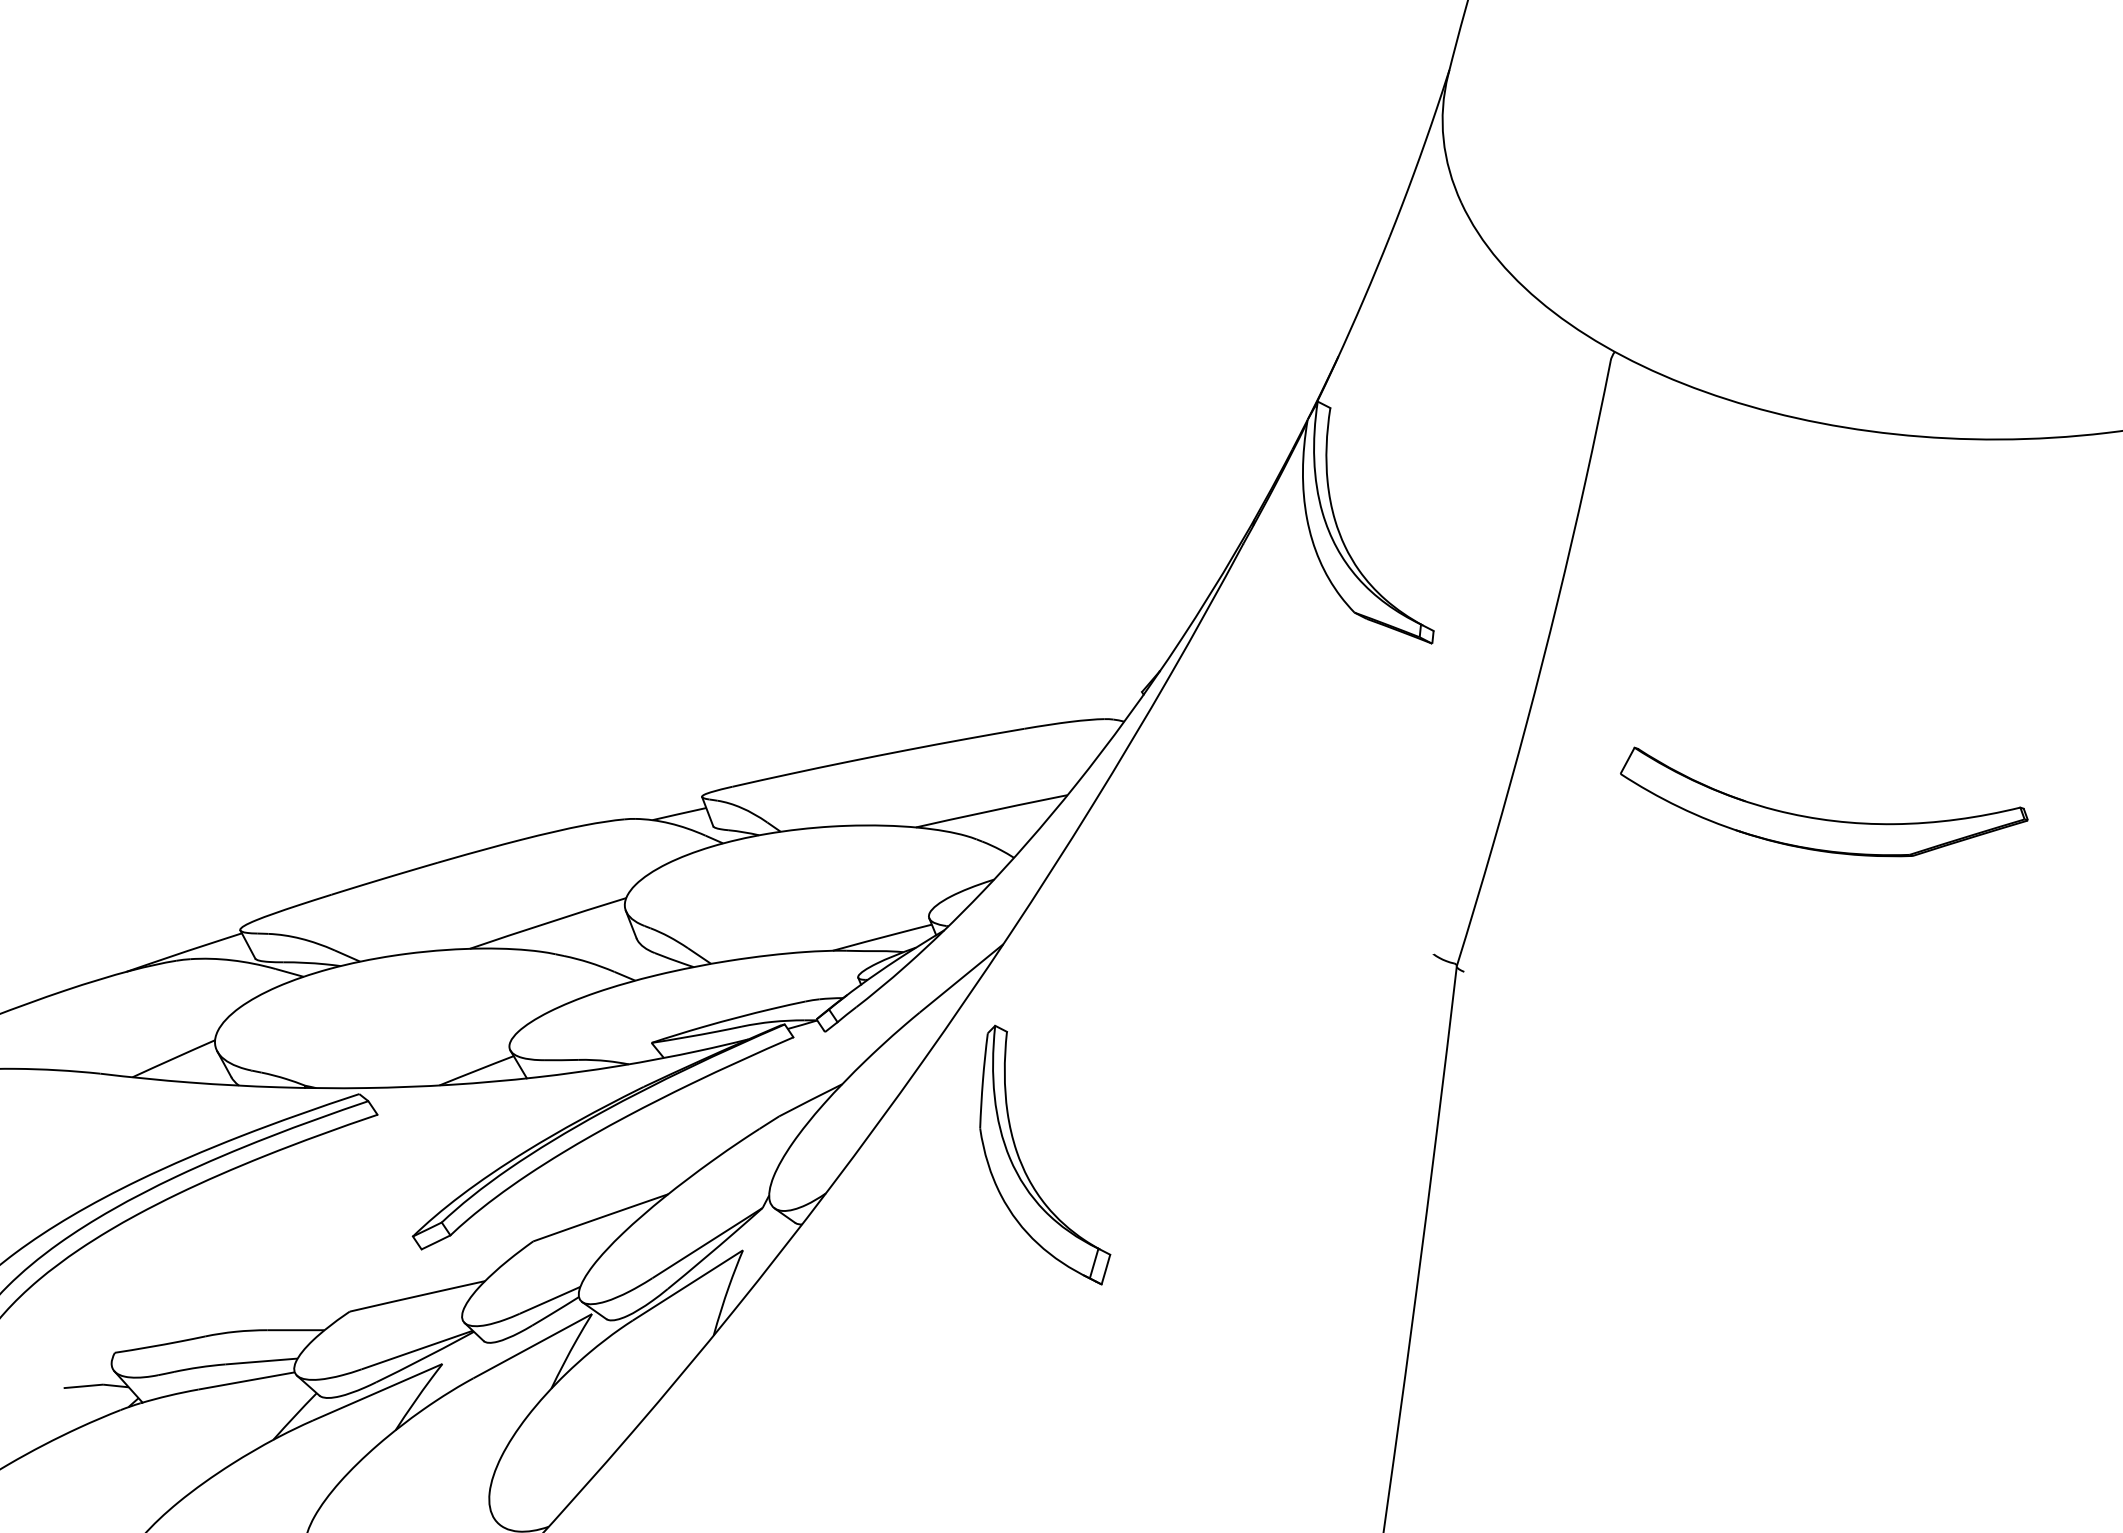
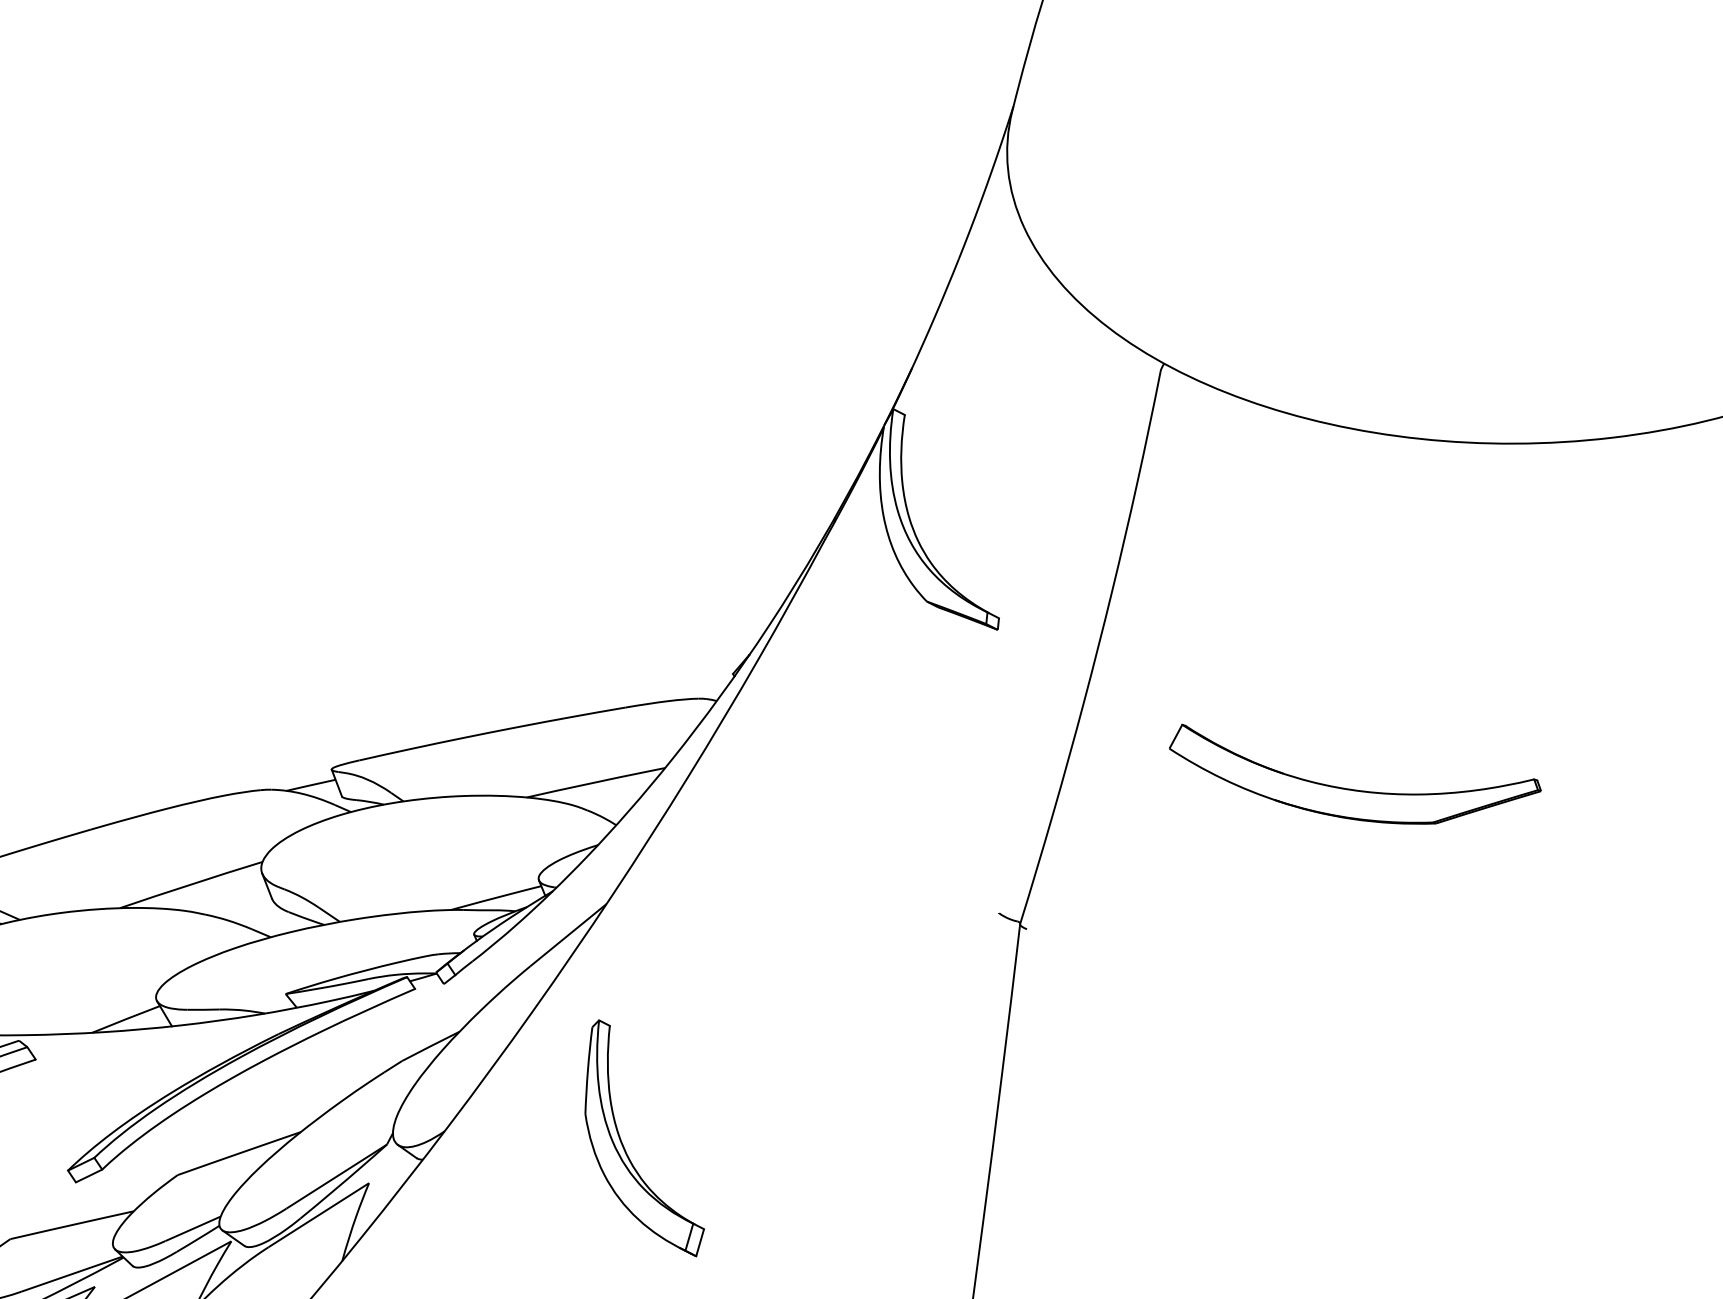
part: (1023, 1165) -> (624, 1147), moved

